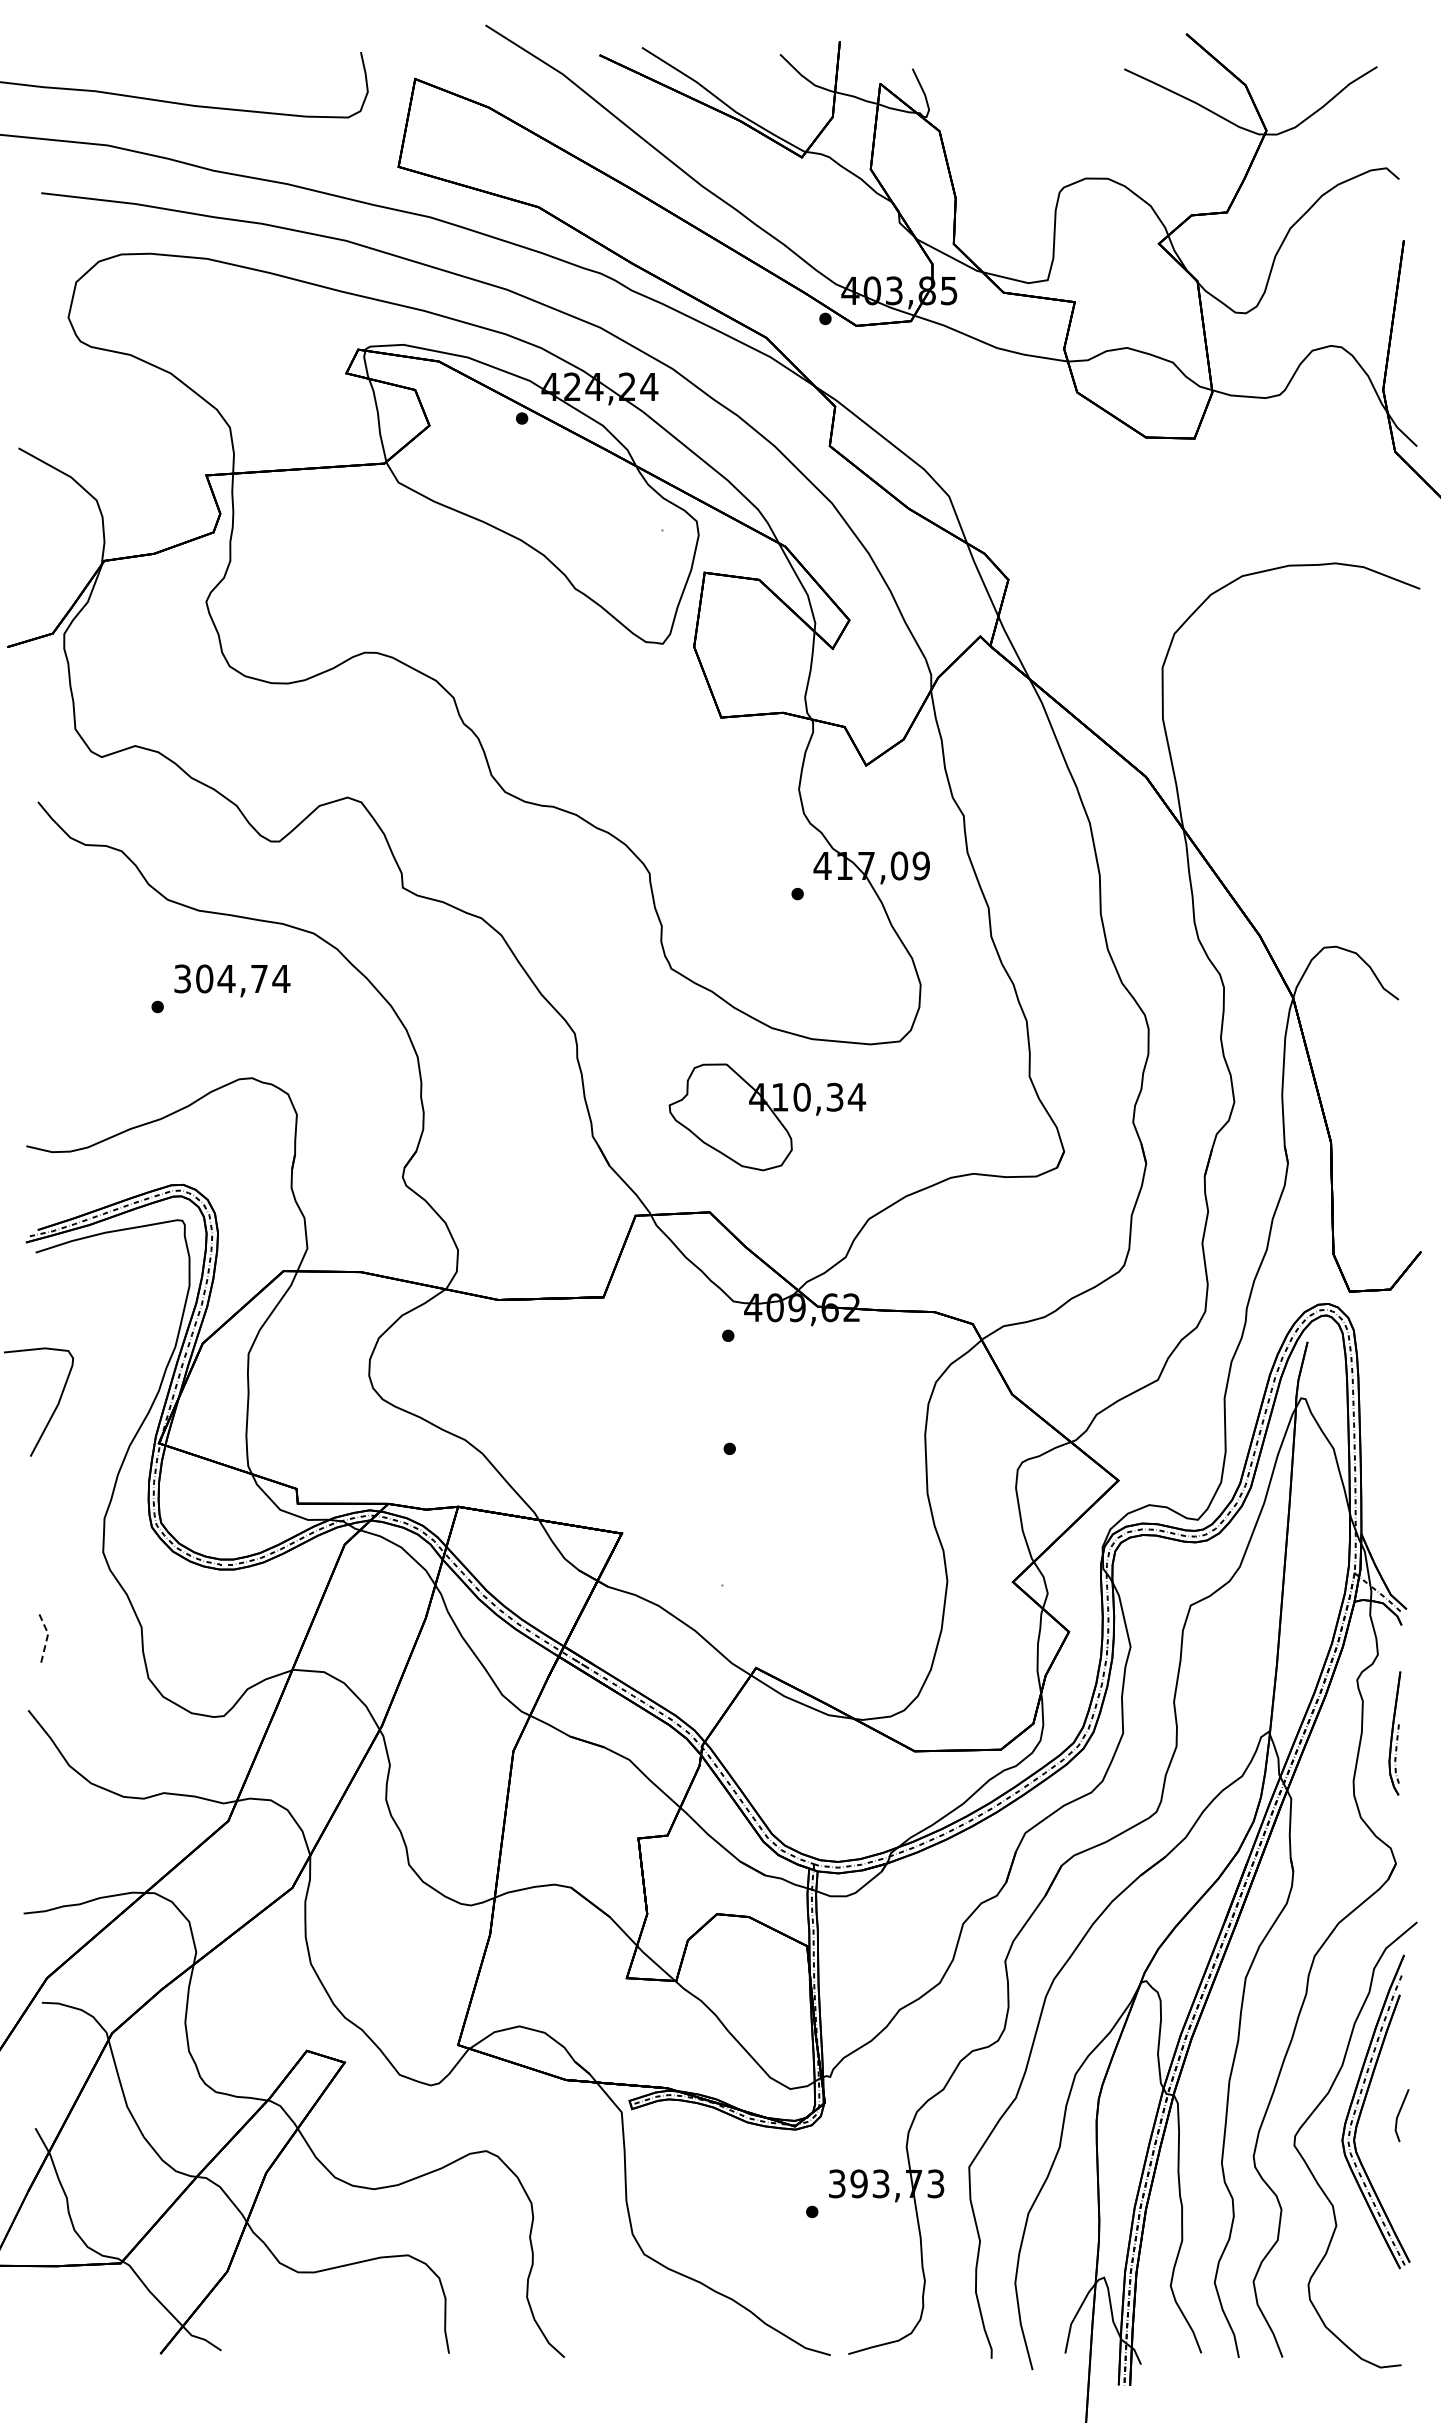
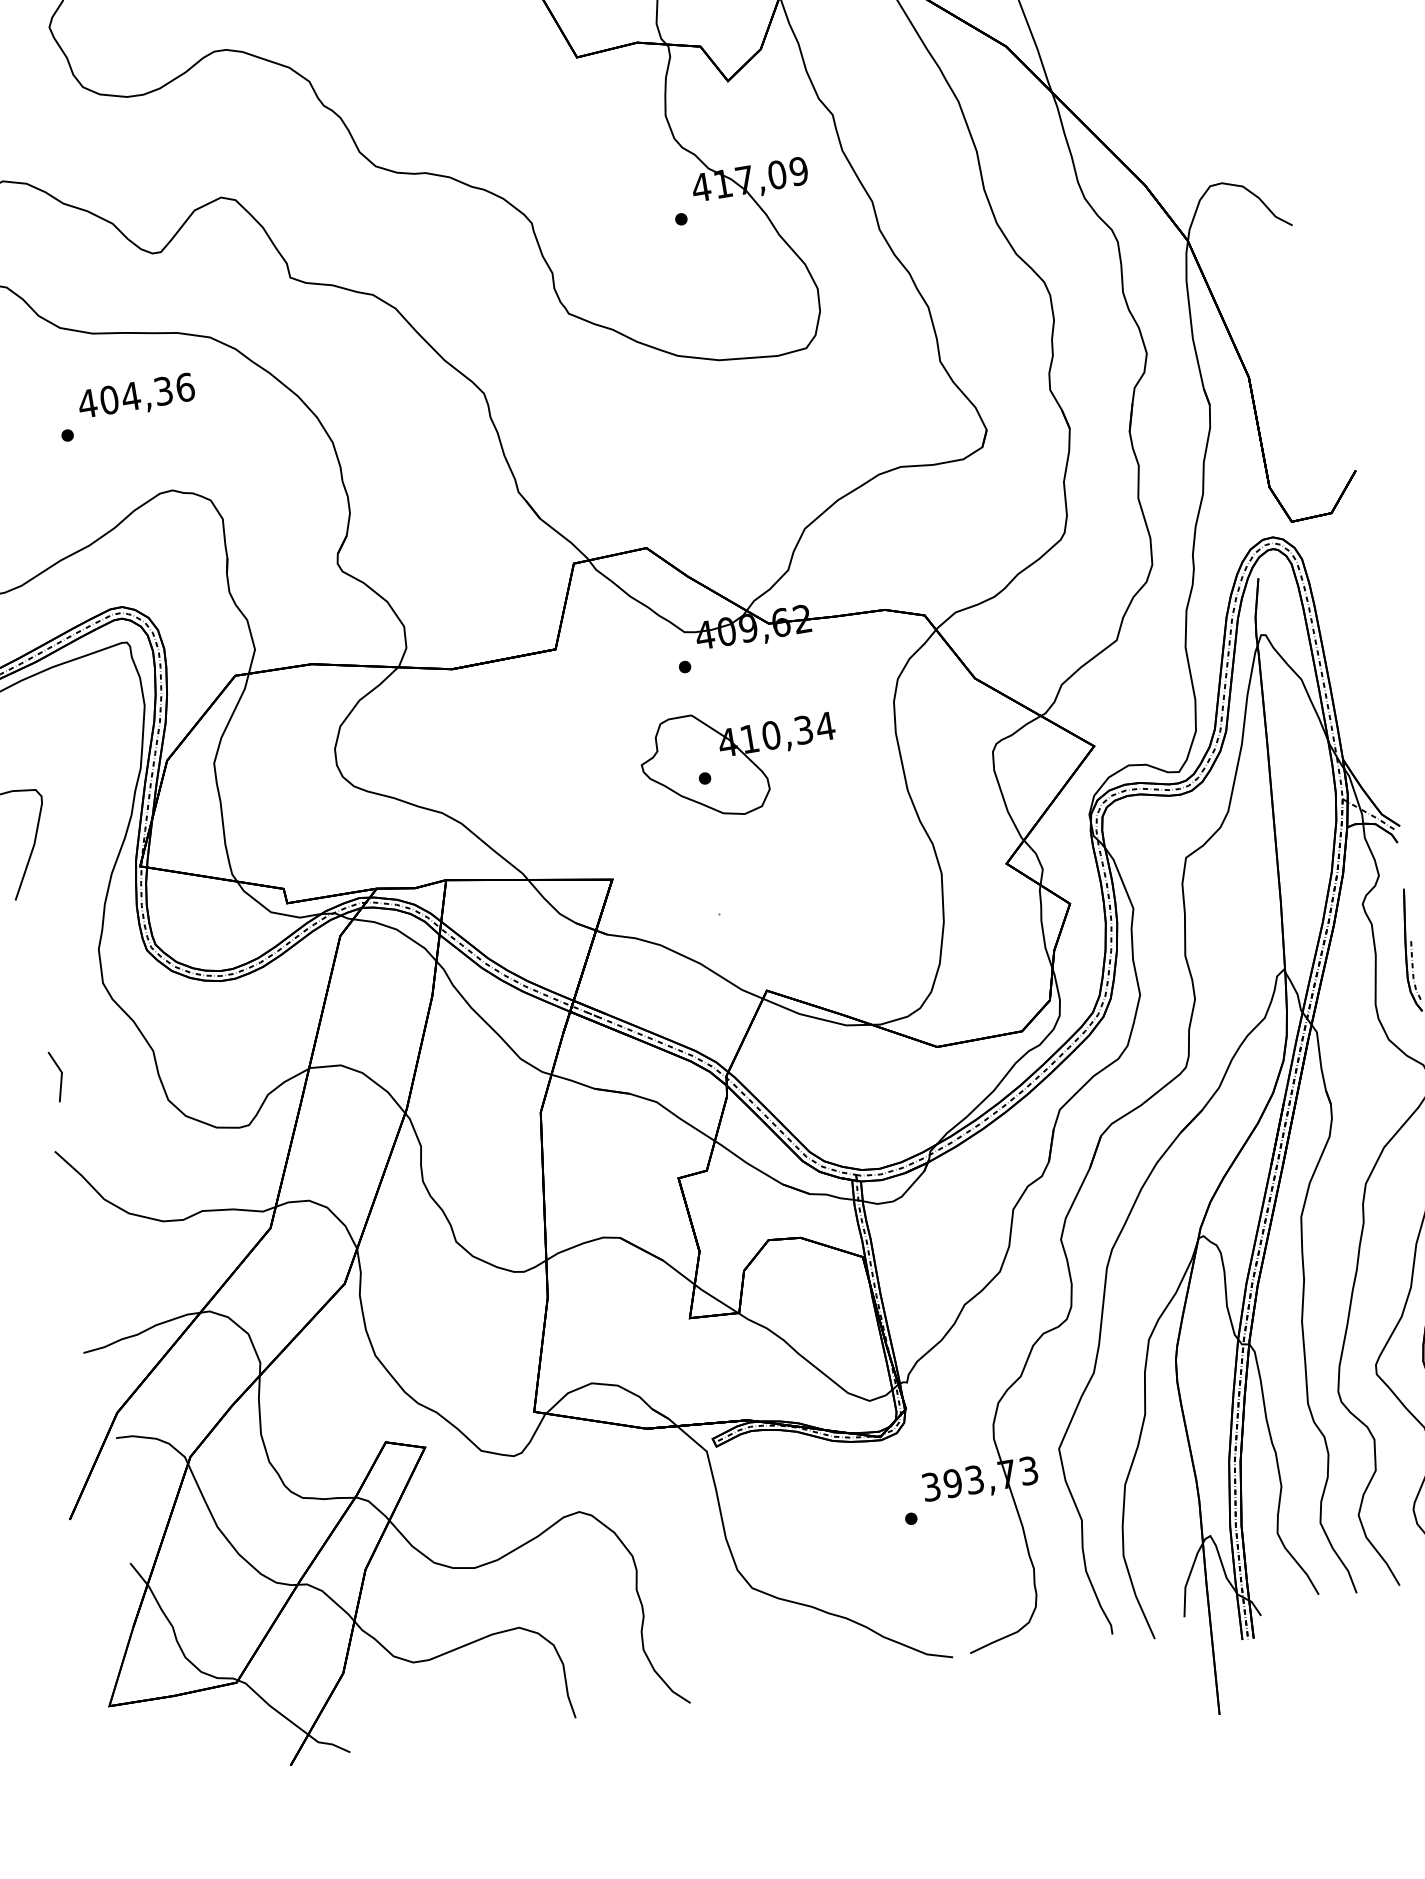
text: (231, 978) -> (135, 395), 304,74 -> 404,36
part: (767, 1117) -> (740, 761), moved
line: (47, 1635) -> (61, 1074), dashed -> solid

